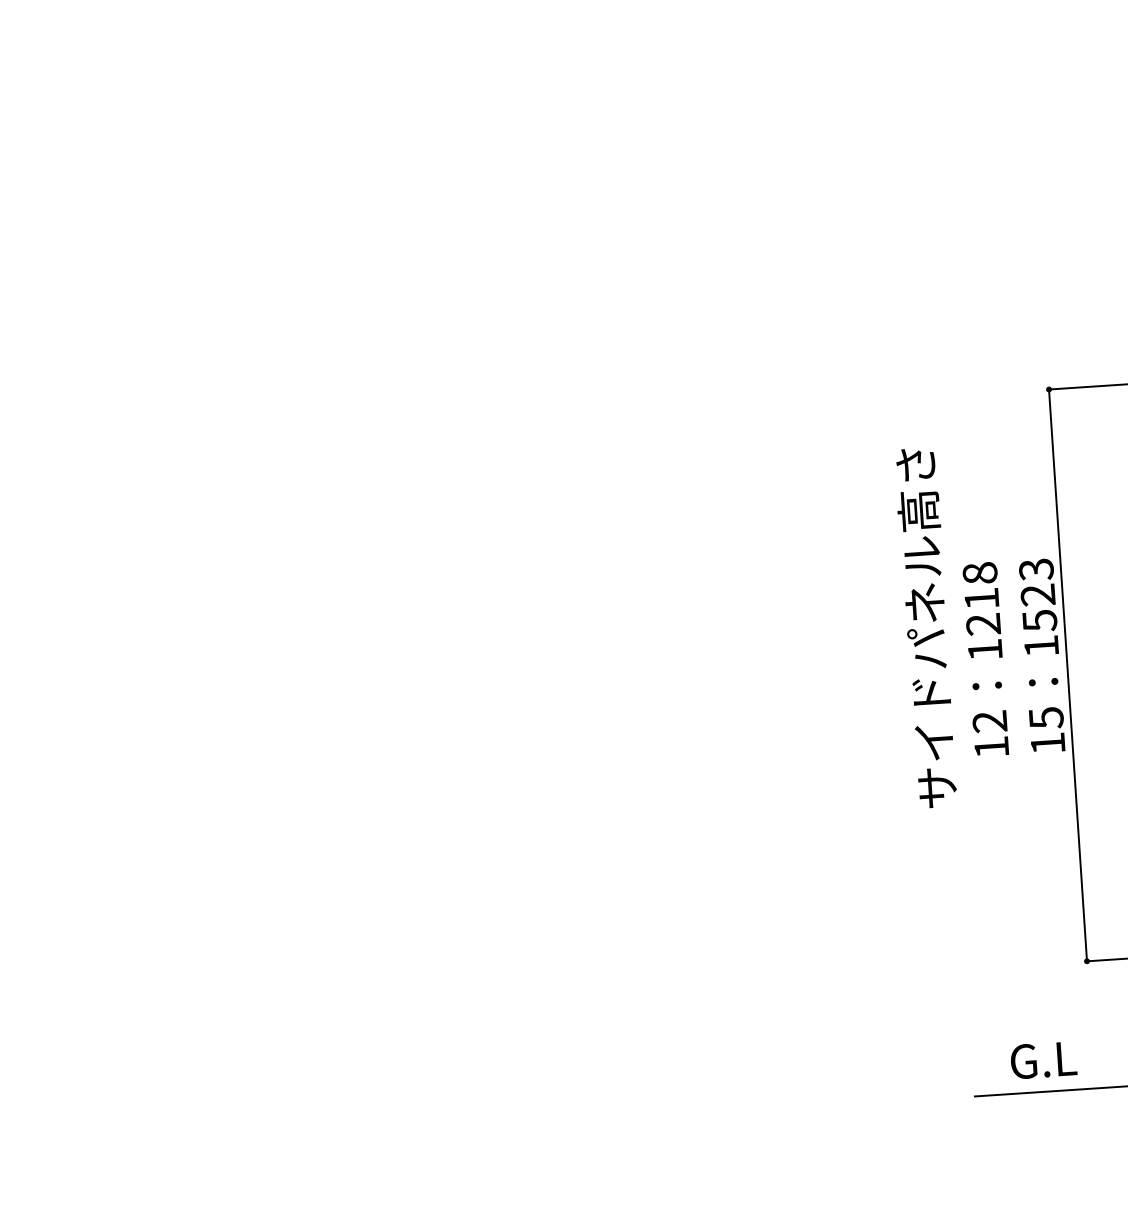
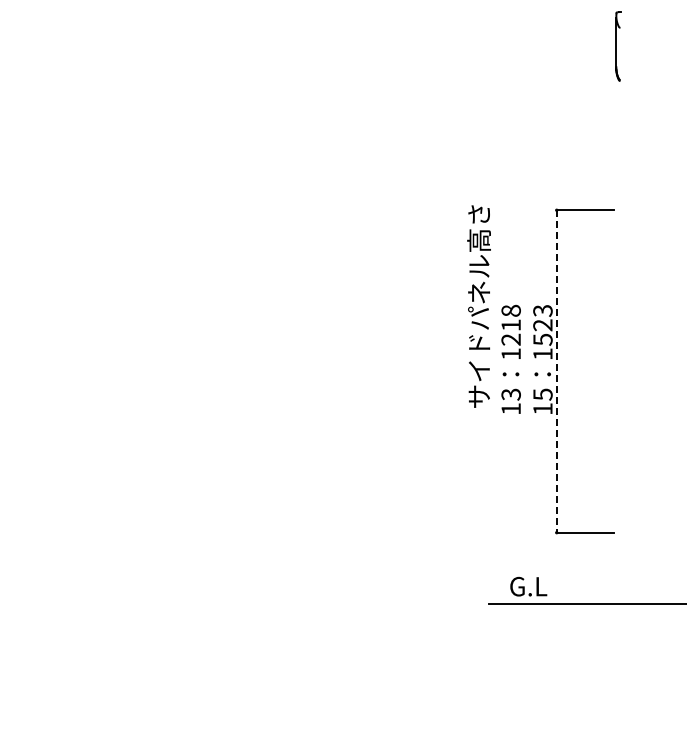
text: (925, 627) -> (478, 306), moved
line: (1067, 675) -> (556, 371), solid -> dashed
text: (988, 721) -> (510, 394), 12 -> 13

